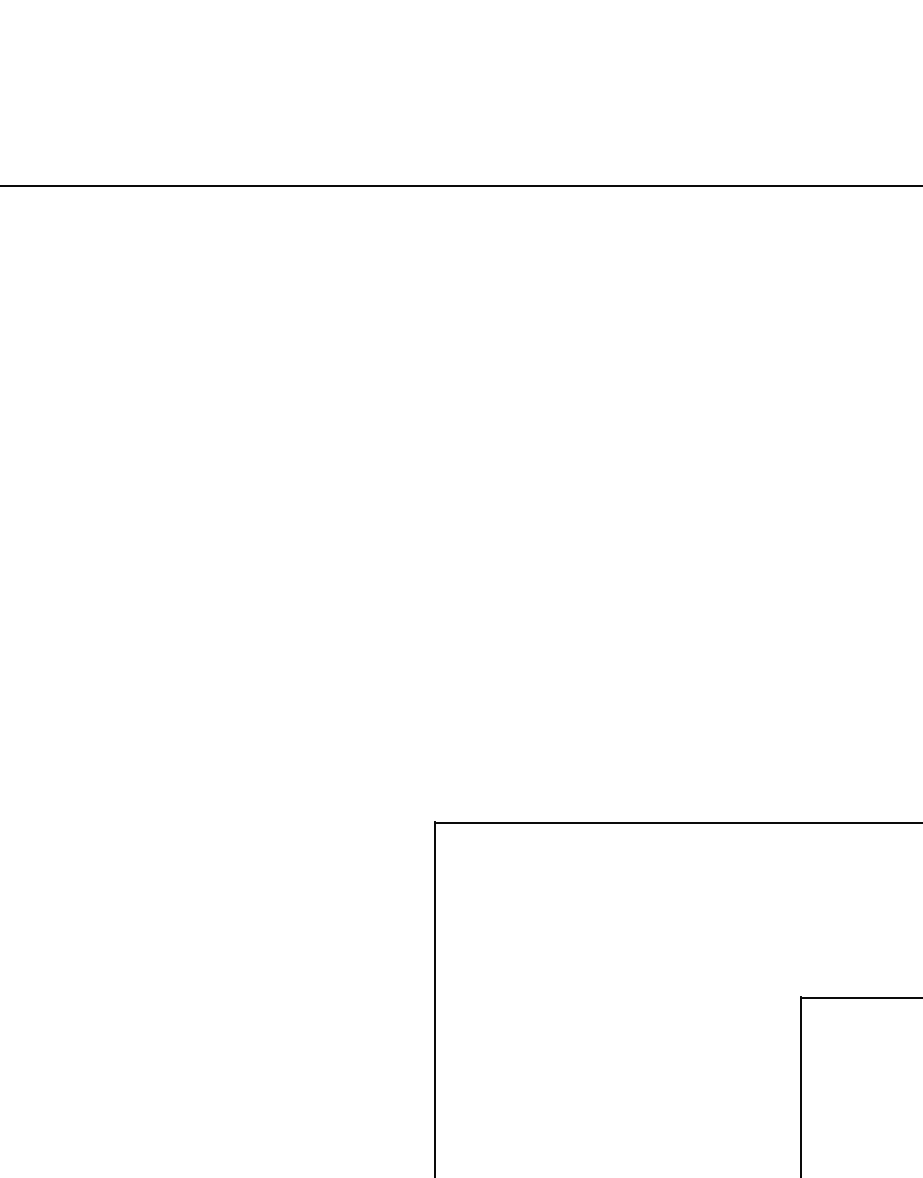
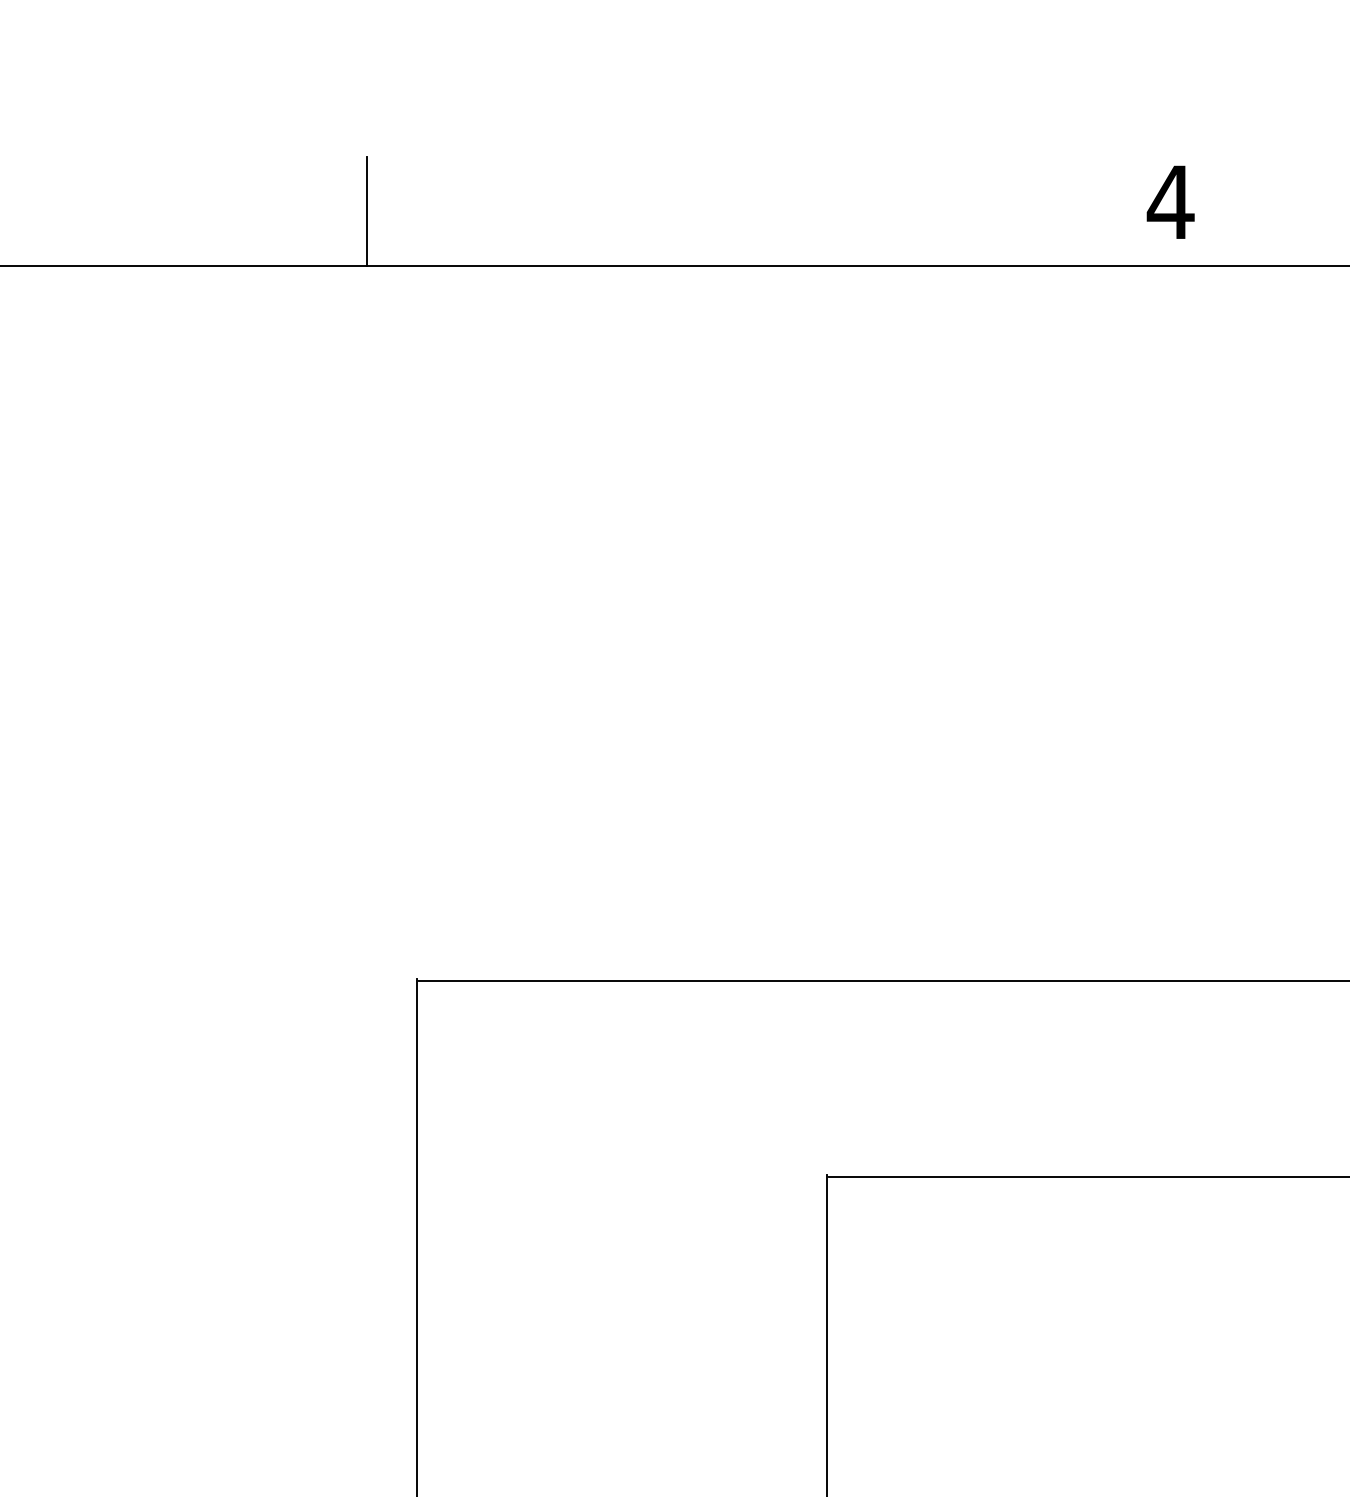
line: (391, 137) -> (367, 211), added

